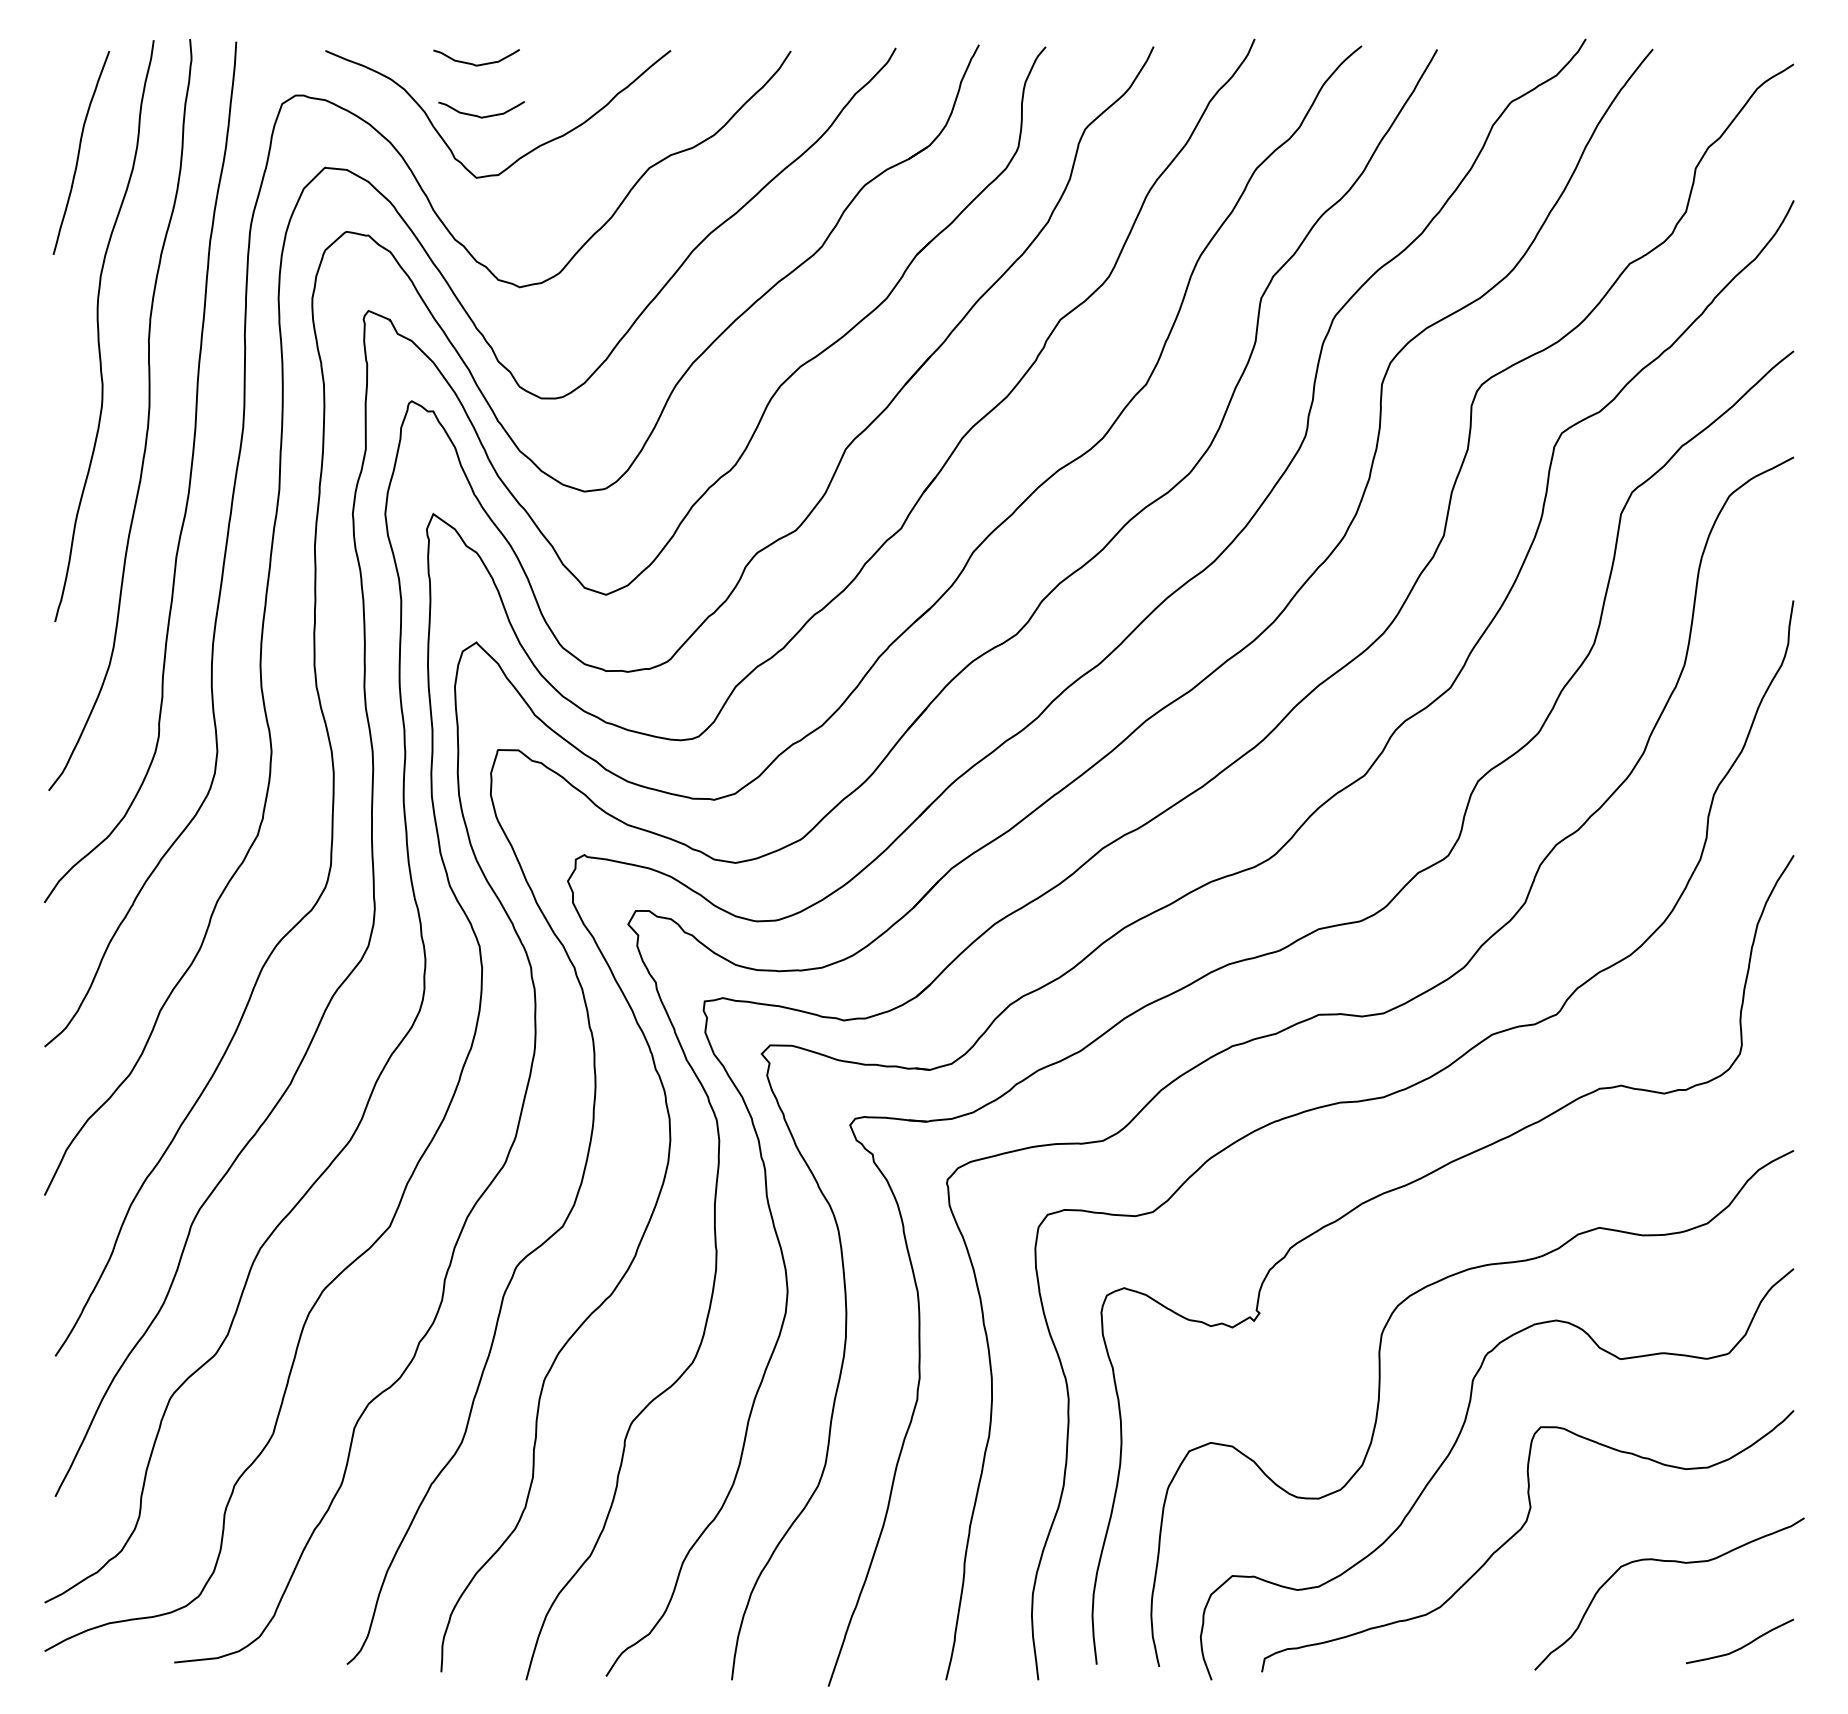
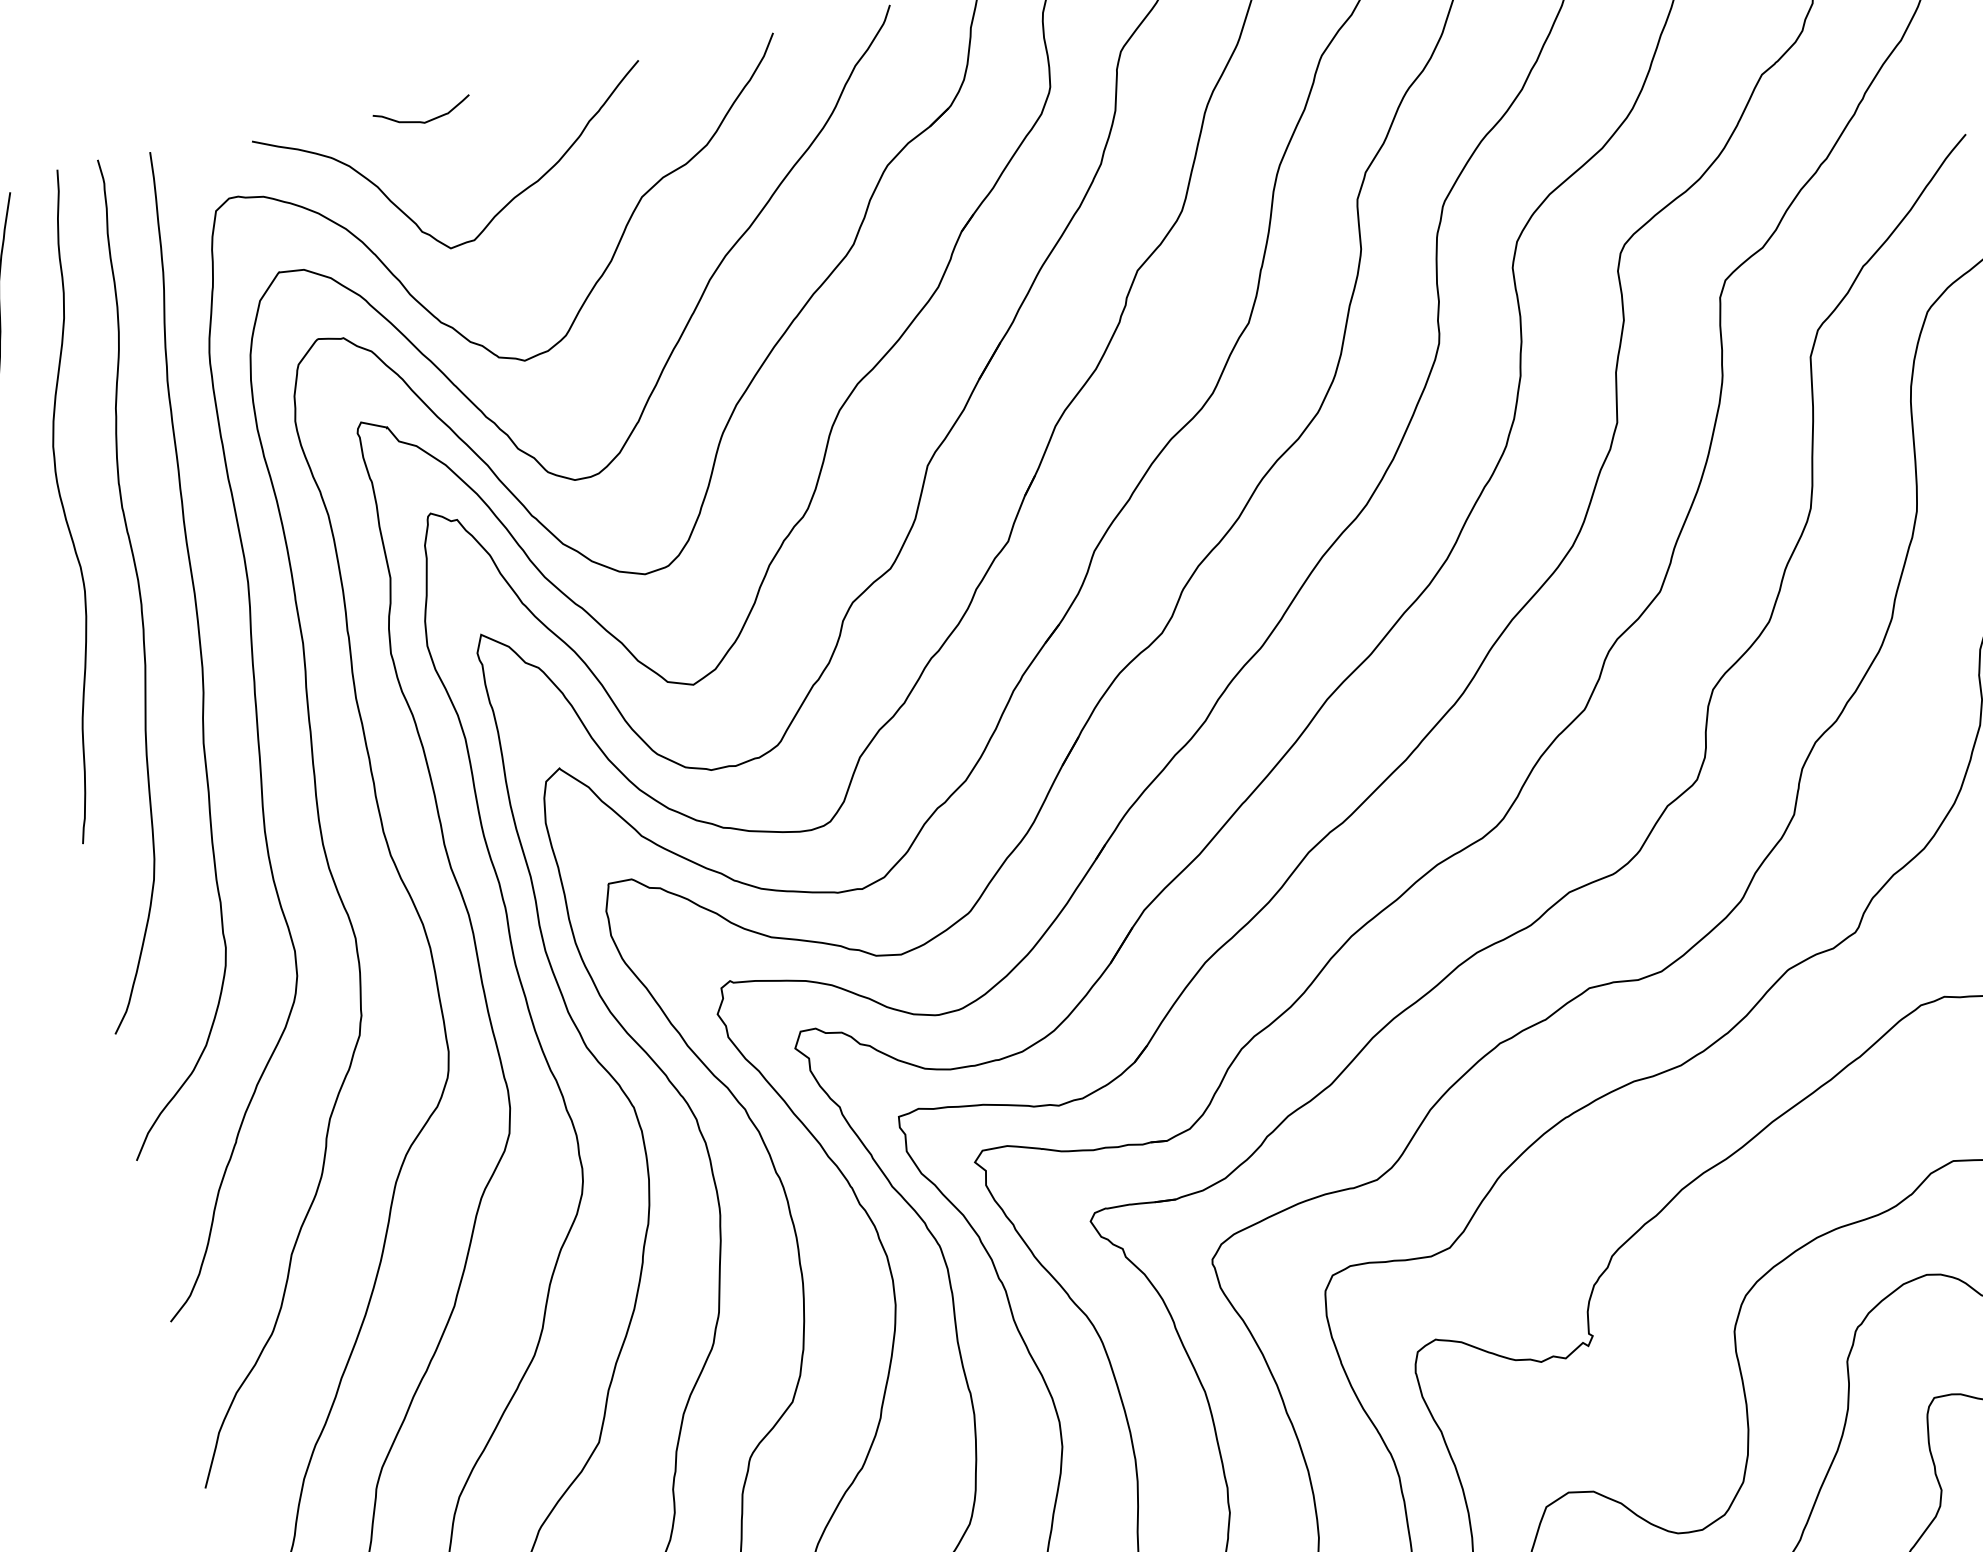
curve: (478, 115) -> (438, 178), removed

